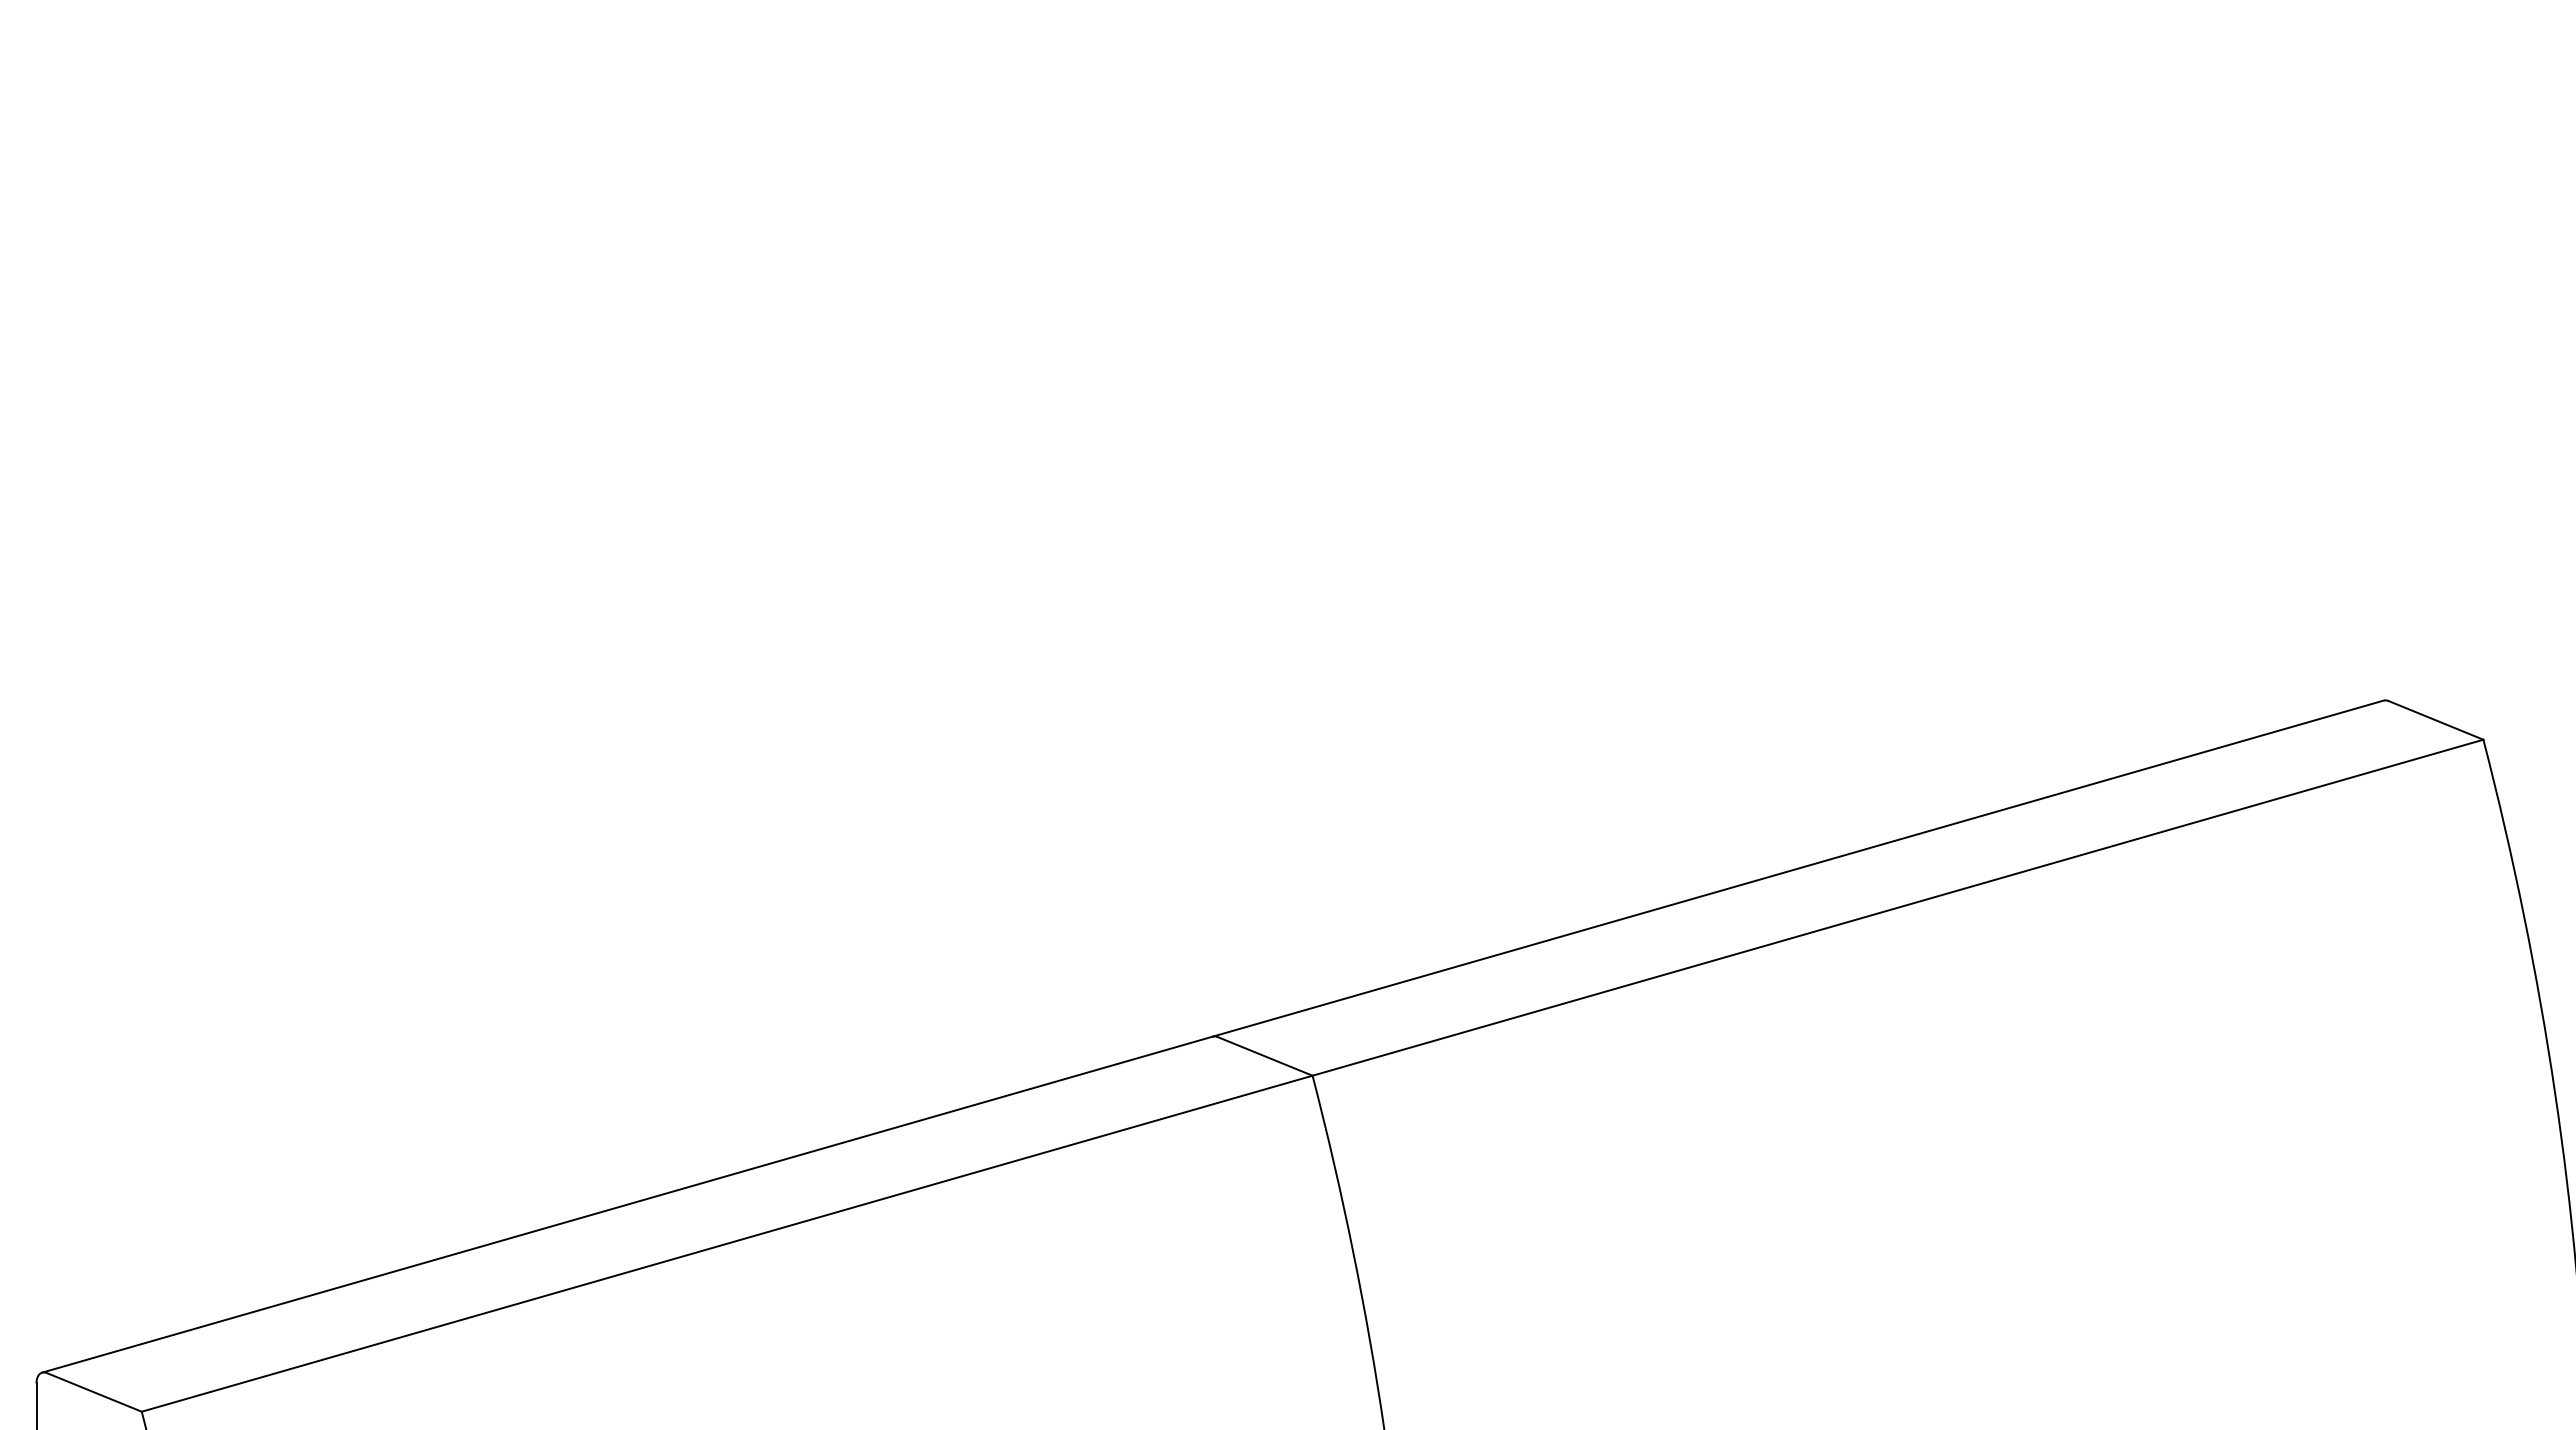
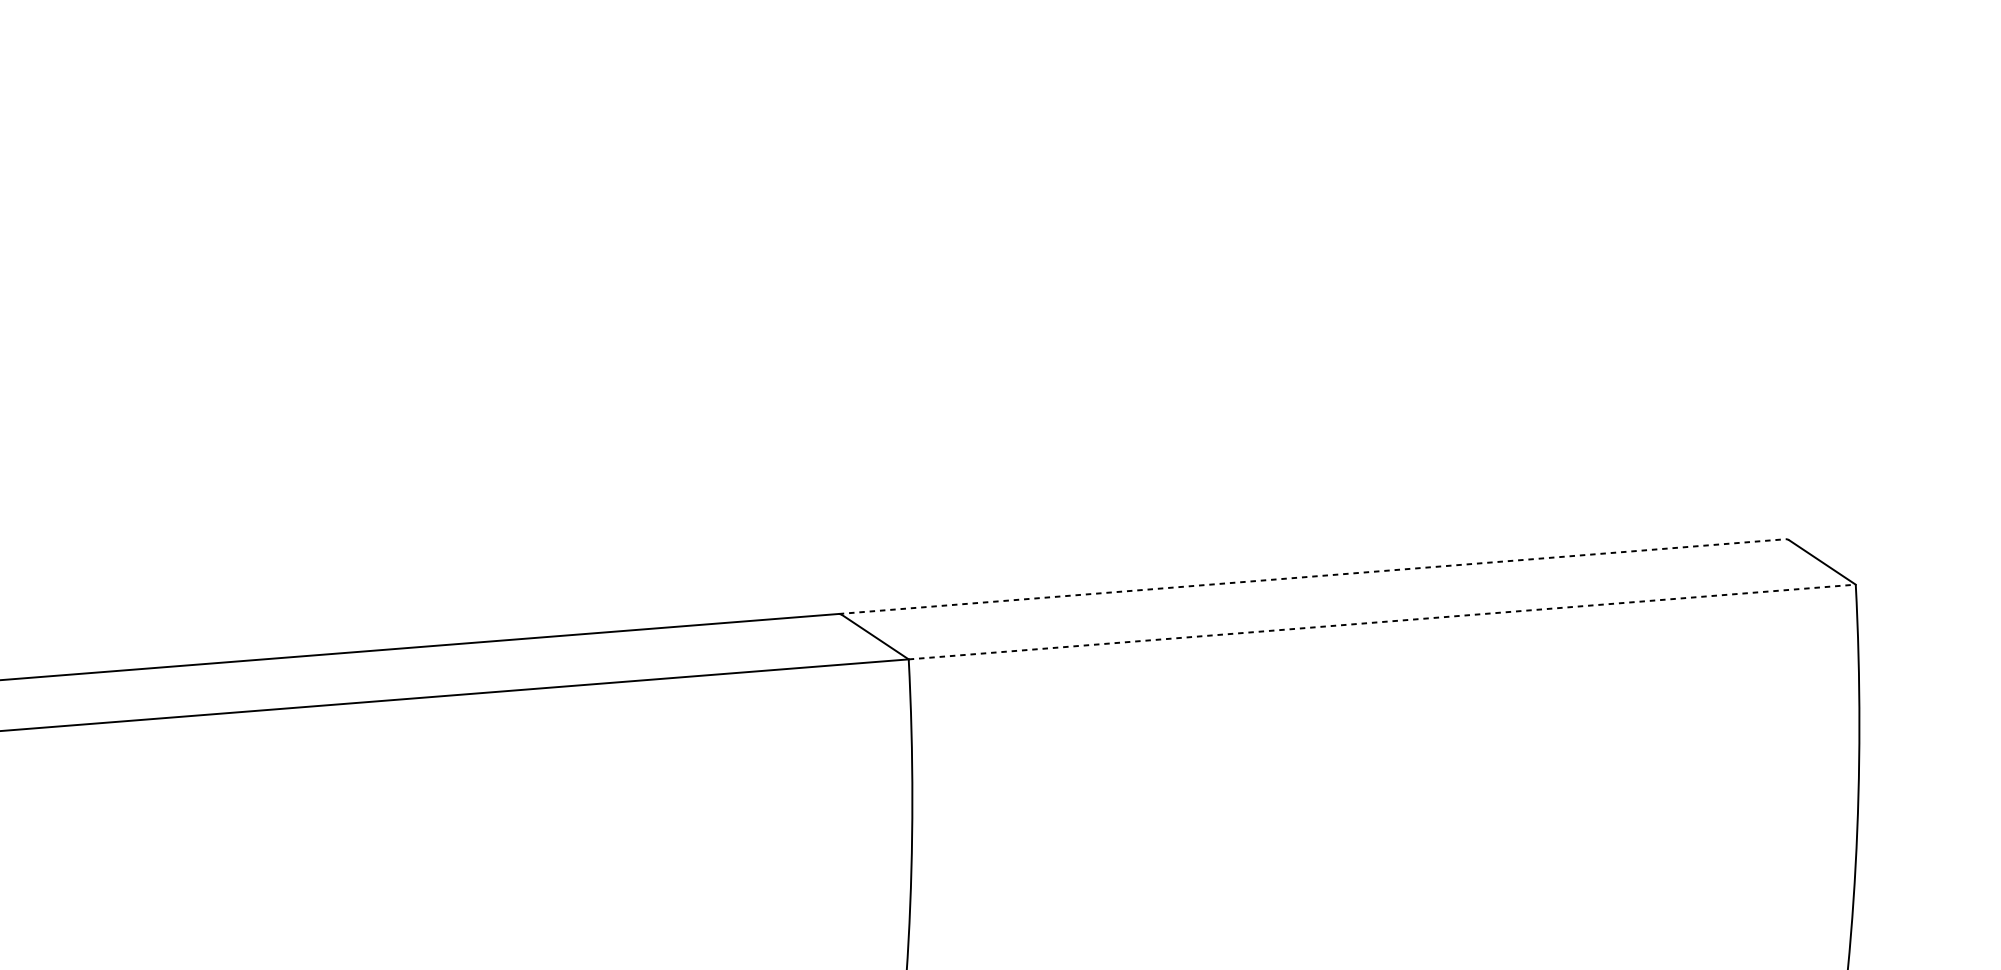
line: (1798, 868) -> (1312, 576), solid -> dashed
line: (1898, 907) -> (1382, 621), solid -> dashed

